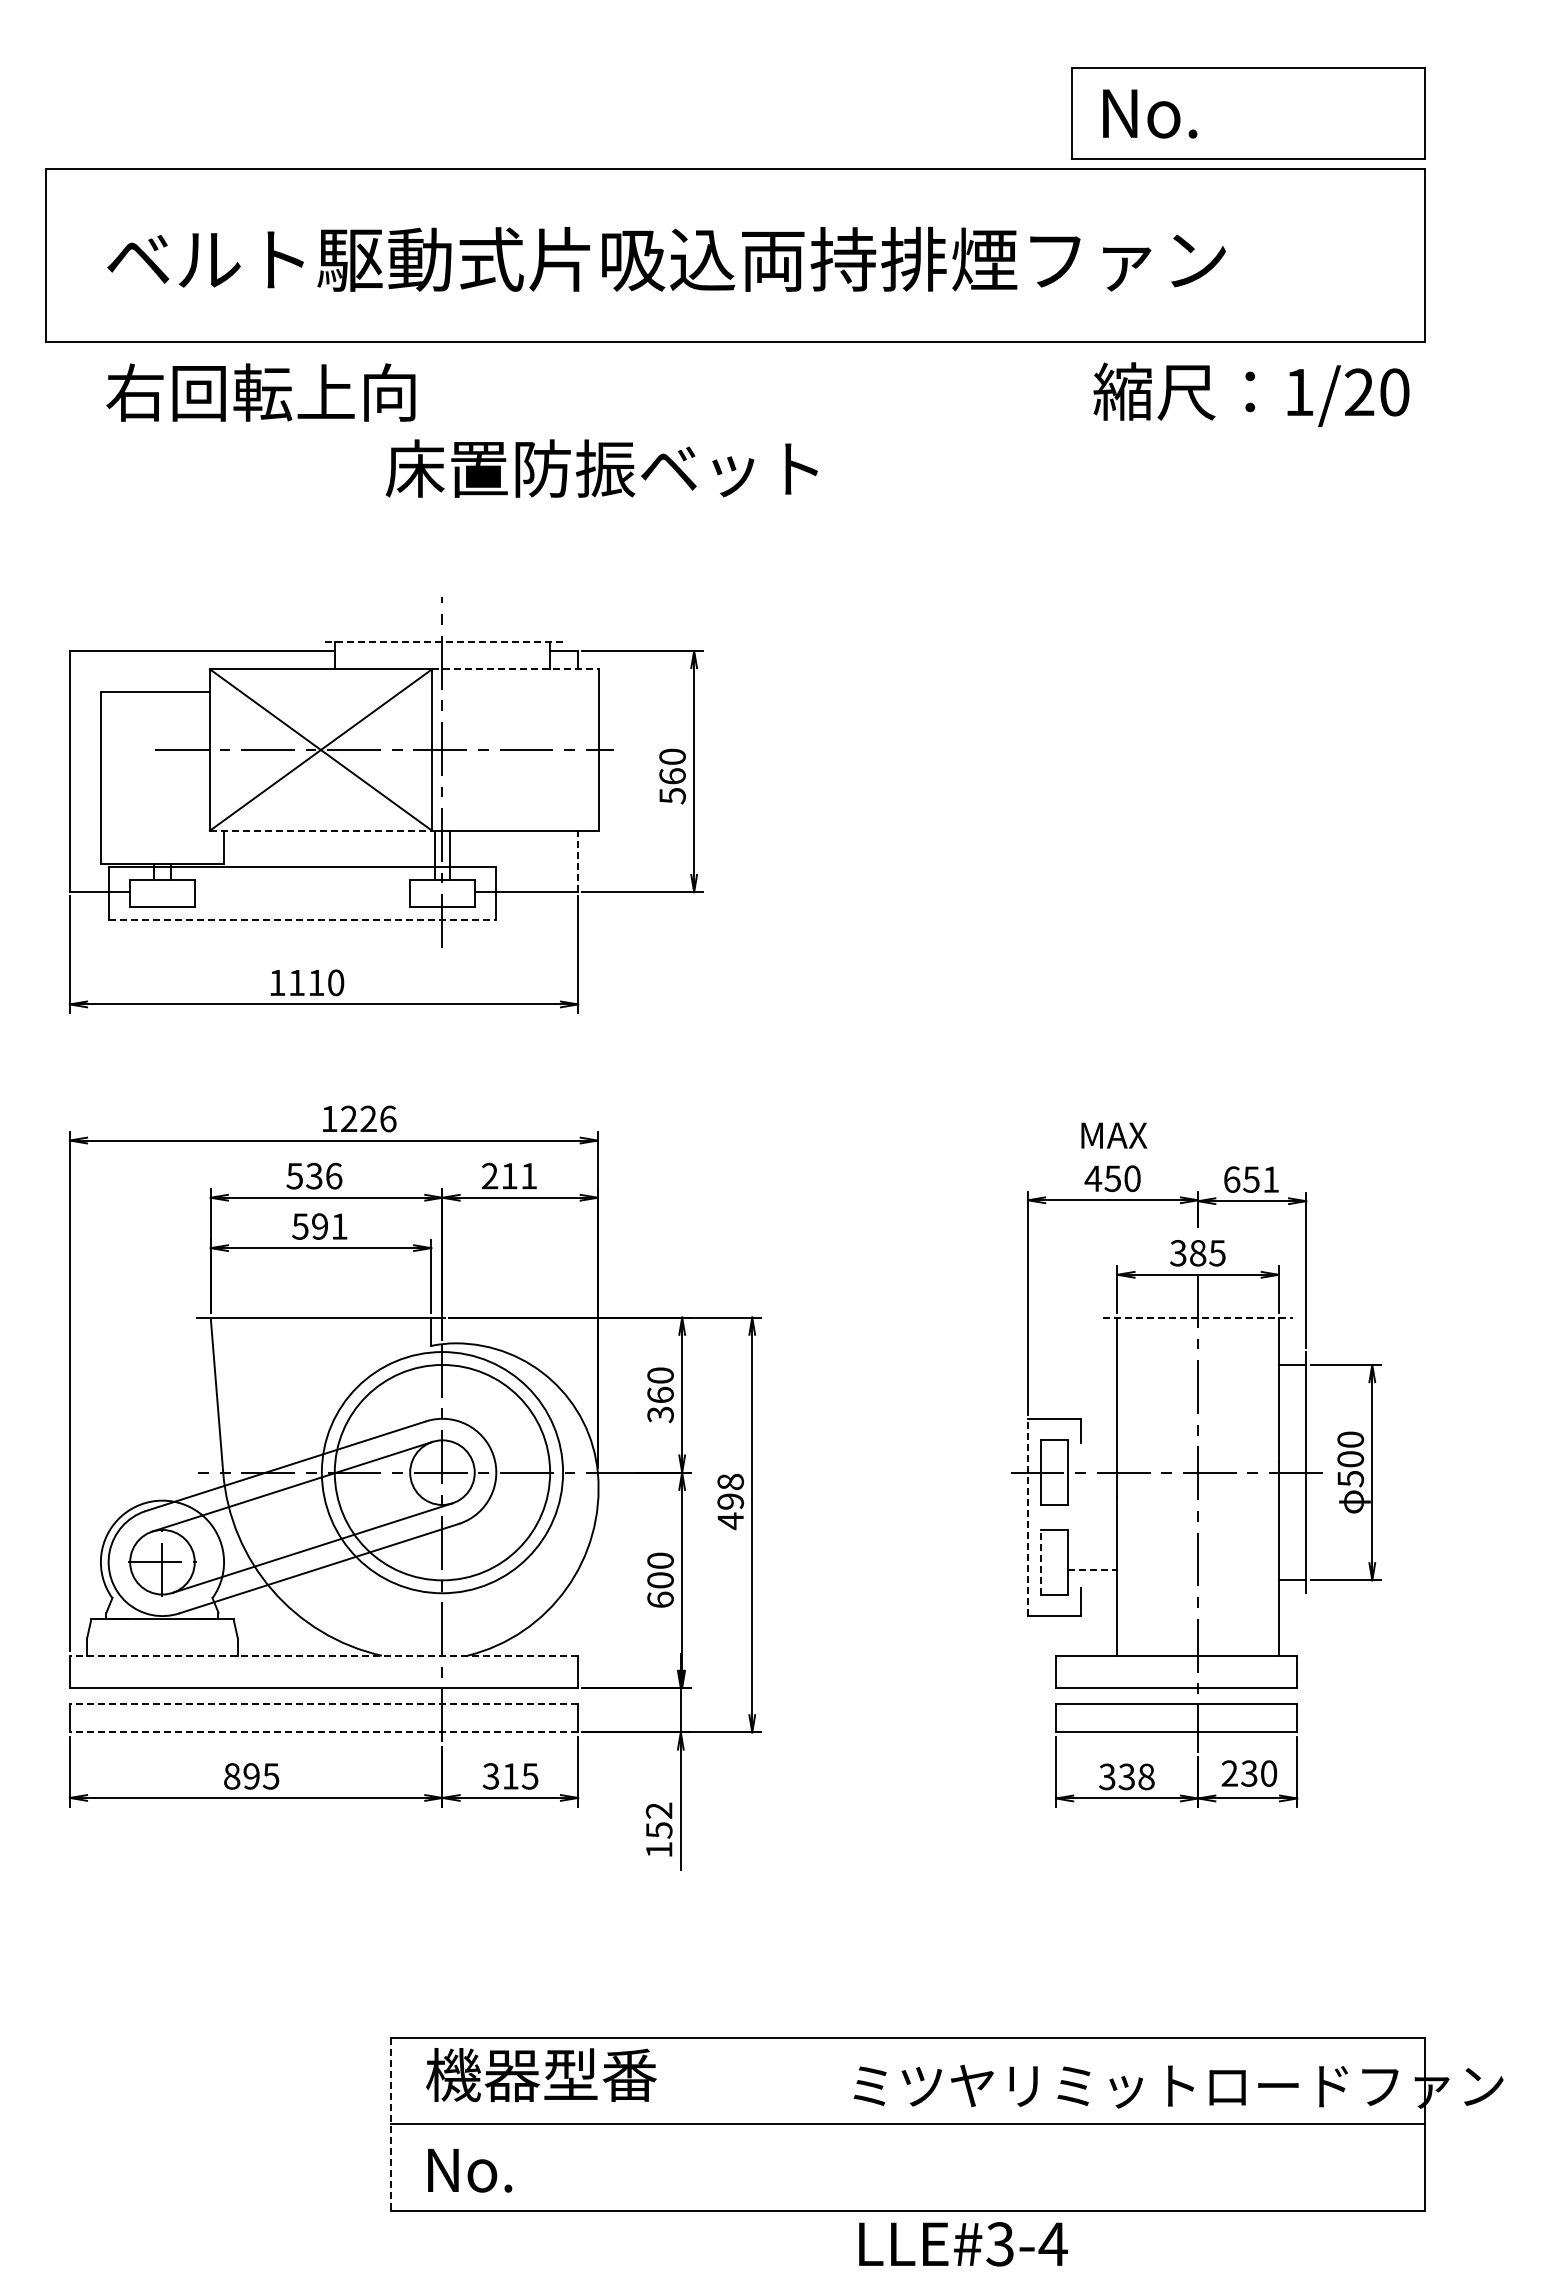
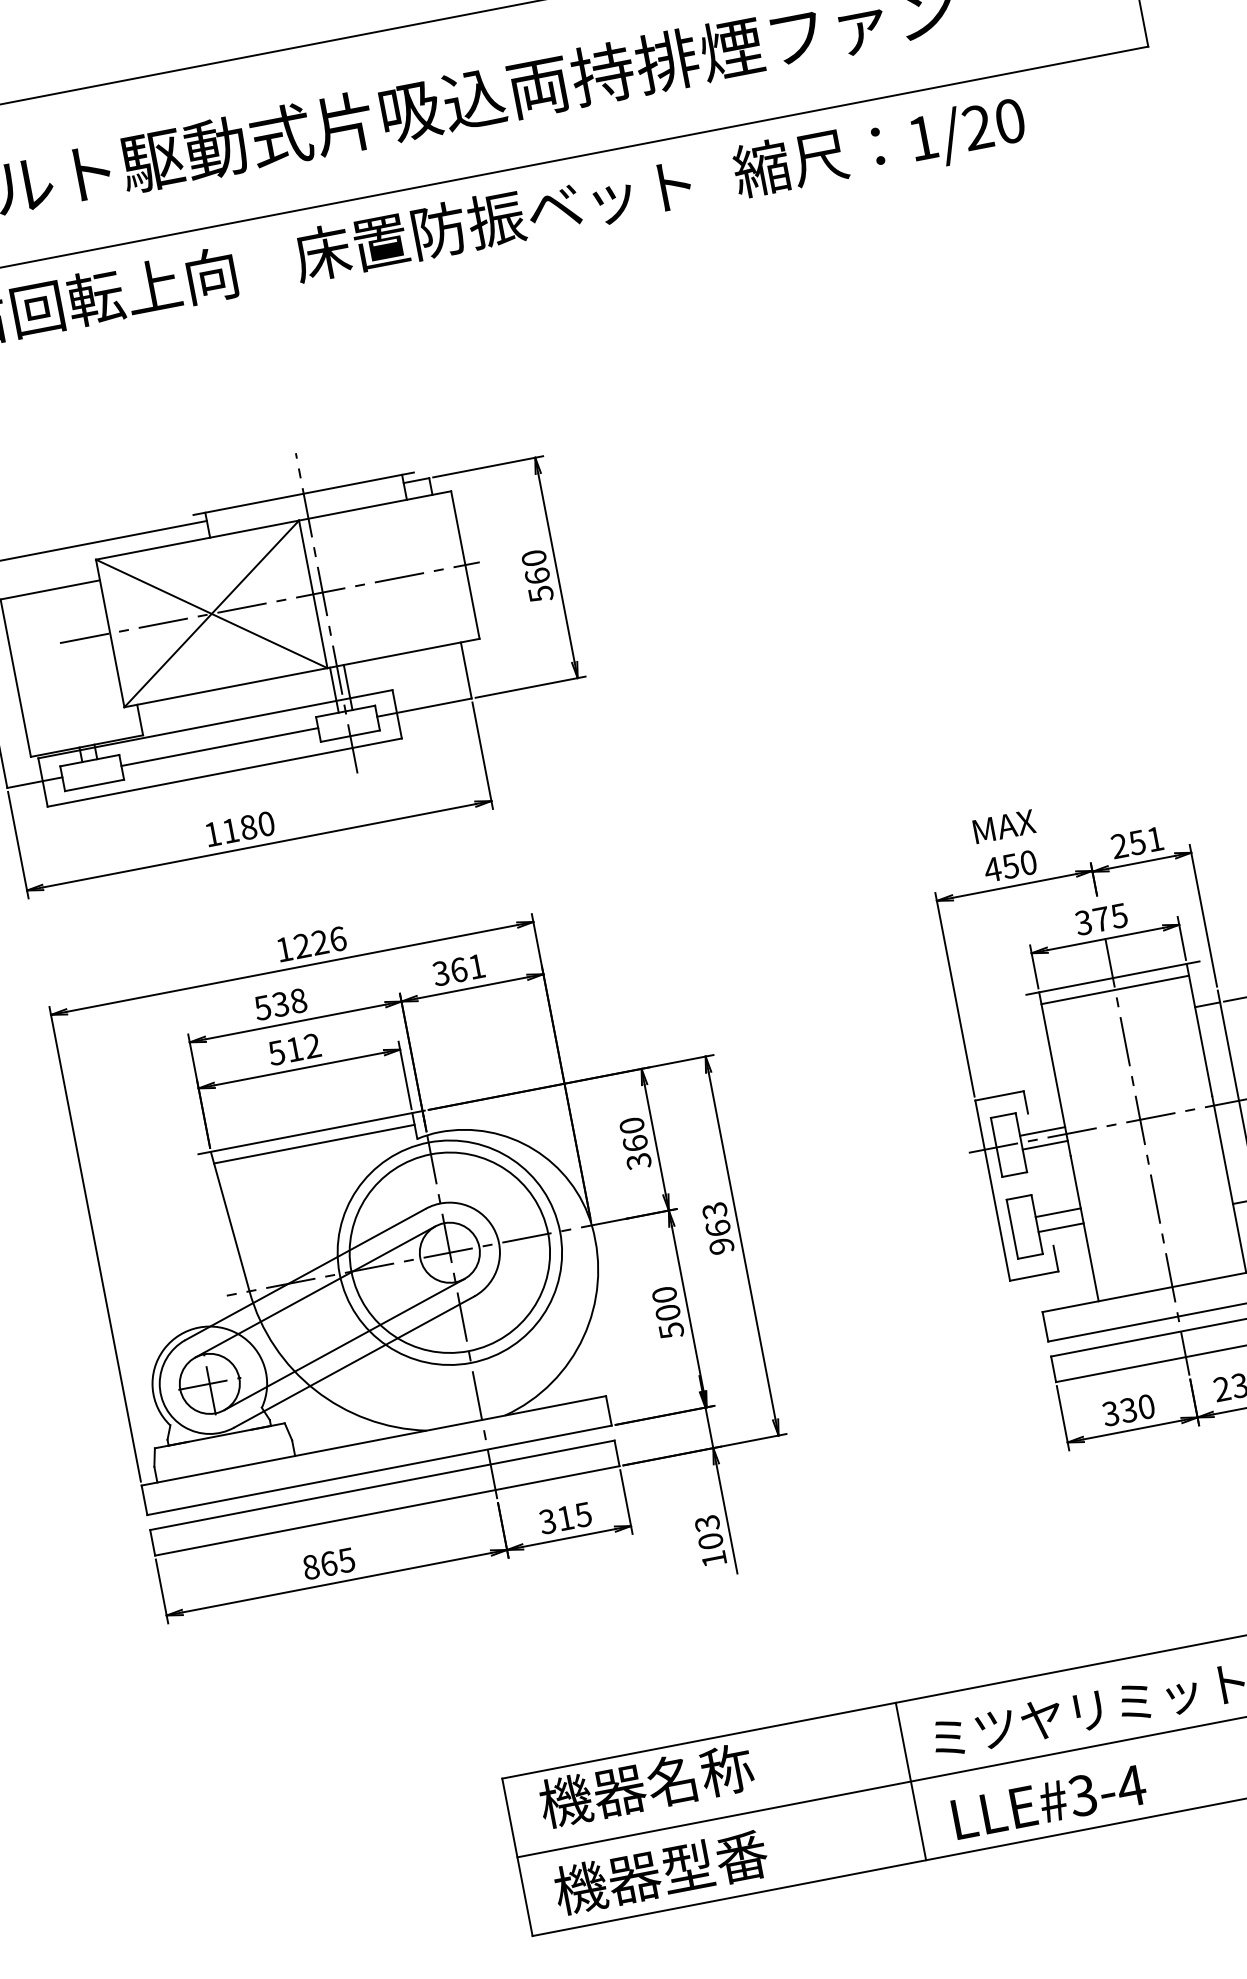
text: (1251, 394) -> (879, 148), moved
text: (601, 468) -> (492, 220), moved
line: (442, 641) -> (303, 493), dashed -> solid
line: (515, 669) -> (375, 506), dashed -> solid
line: (321, 830) -> (226, 687), dashed -> solid
line: (578, 861) -> (466, 670), dashed -> solid
line: (302, 892) -> (219, 747), added
line: (302, 920) -> (224, 772), dashed -> solid
text: (316, 982) -> (248, 827), 1110 -> 1180
text: (334, 1175) -> (298, 1000), 536 -> 538
text: (499, 1175) -> (449, 971), 211 -> 361
text: (1231, 1179) -> (1119, 846), 651 -> 251
text: (329, 1226) -> (303, 1047), 591 -> 512
text: (1198, 1253) -> (1102, 919), 385 -> 375
line: (1198, 1317) -> (1113, 977), dashed -> solid
line: (321, 1330) -> (314, 1144), added
line: (1197, 1330) -> (1114, 990), added
line: (1092, 1465) -> (1042, 1131), added
line: (1092, 1480) -> (1045, 1145), added
text: (730, 1501) -> (718, 1228), 498 -> 963
line: (1027, 1517) -> (992, 1190), dashed -> solid
line: (1092, 1554) -> (1058, 1213), added
line: (1040, 1561) -> (1011, 1228), dashed -> solid
line: (1092, 1570) -> (1060, 1227), dashed -> solid
text: (660, 1599) -> (671, 1330), 600 -> 500
line: (323, 1655) -> (373, 1440), dashed -> solid
line: (323, 1704) -> (381, 1485), dashed -> solid
line: (323, 1732) -> (386, 1511), dashed -> solid
text: (251, 1776) -> (328, 1563), 895 -> 865
text: (1146, 1777) -> (1146, 1407), 338 -> 330
text: (659, 1820) -> (709, 1532), 152 -> 103
text: (600, 2075) -> (700, 1775), 機器型番 -> 機器名称
line: (390, 2124) -> (517, 1857), dashed -> solid
line: (821, 2124) -> (910, 1781), added
text: (539, 2169) -> (661, 1872), No. -> 機器型番
text: (963, 2244) -> (1049, 1802), moved

